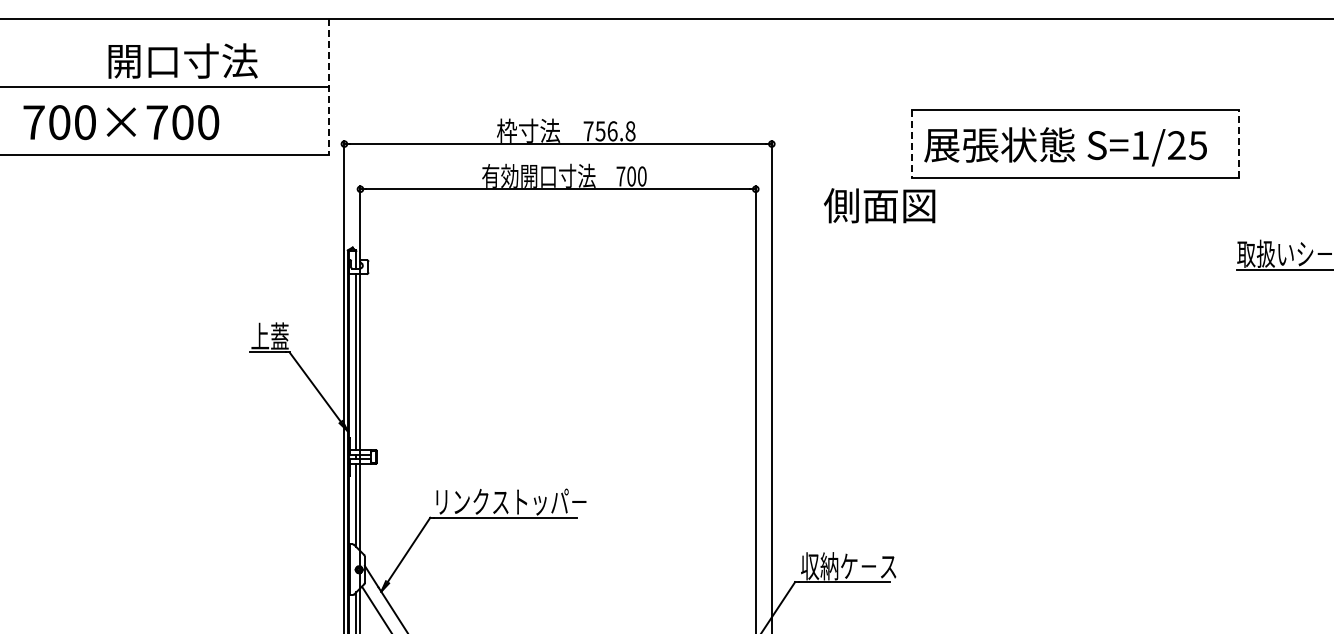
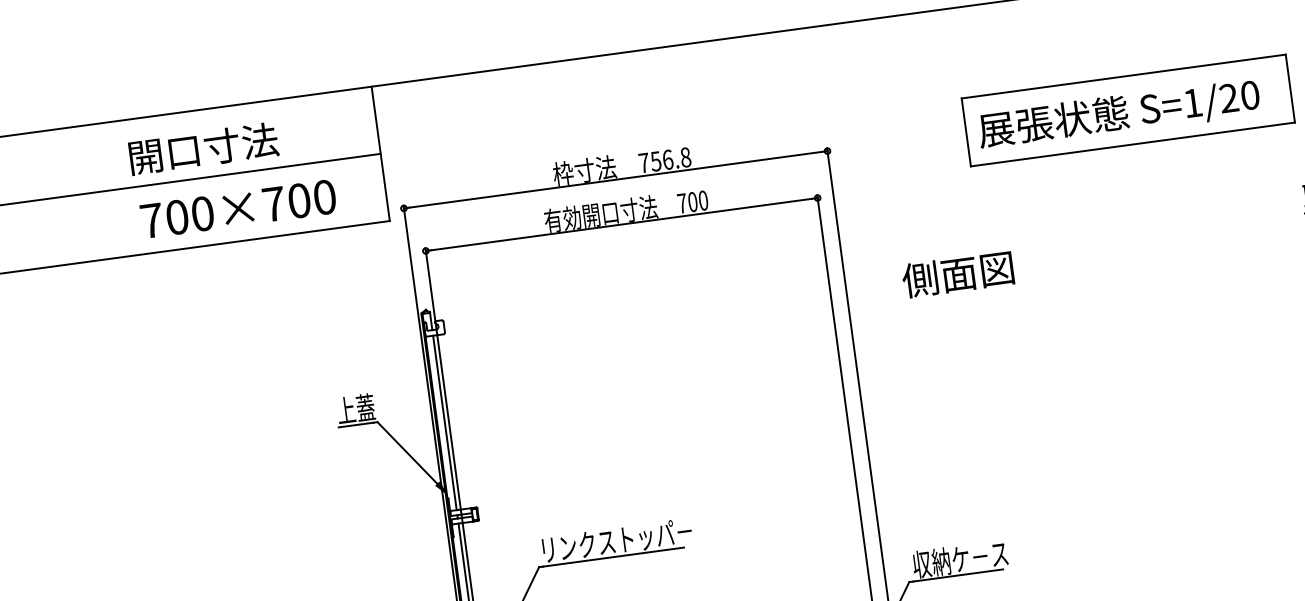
text: (182, 60) -> (203, 148), moved
line: (328, 86) -> (380, 153), dashed -> solid
text: (121, 122) -> (238, 208), moved
line: (1238, 143) -> (1289, 88), dashed -> solid
line: (911, 144) -> (965, 132), dashed -> solid
text: (1198, 145) -> (1250, 95), S=1/25 -> S=1/20
text: (879, 205) -> (957, 274), moved

